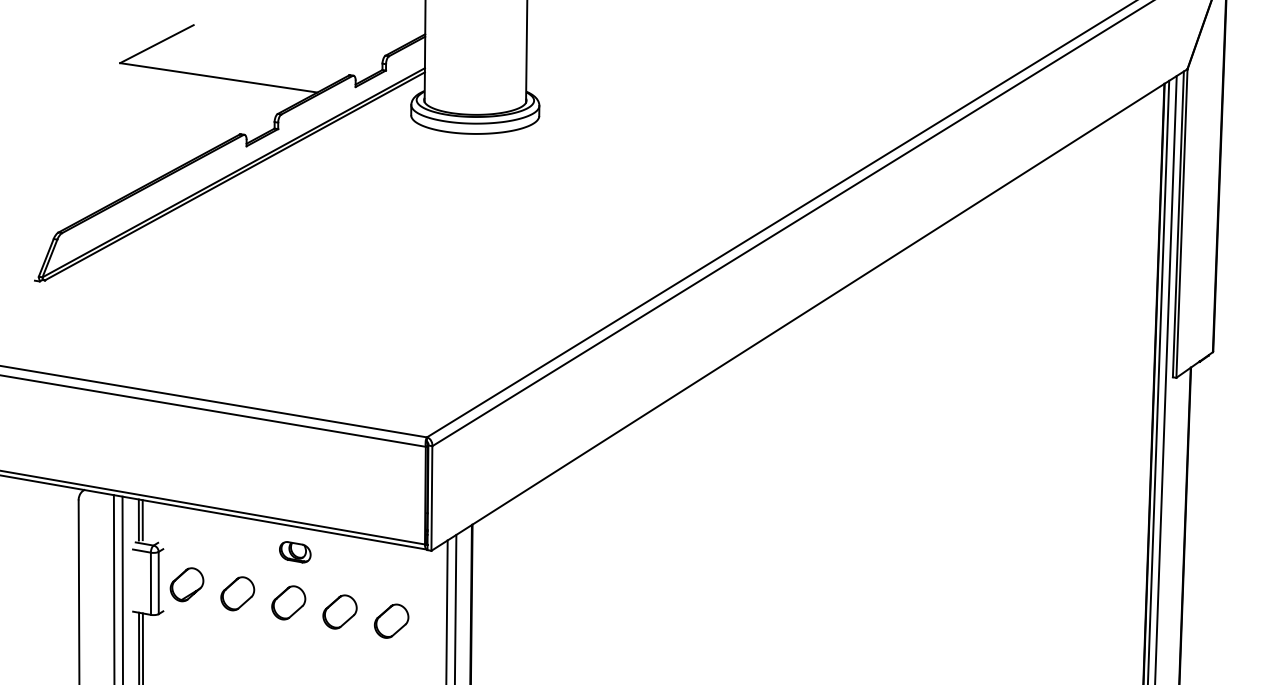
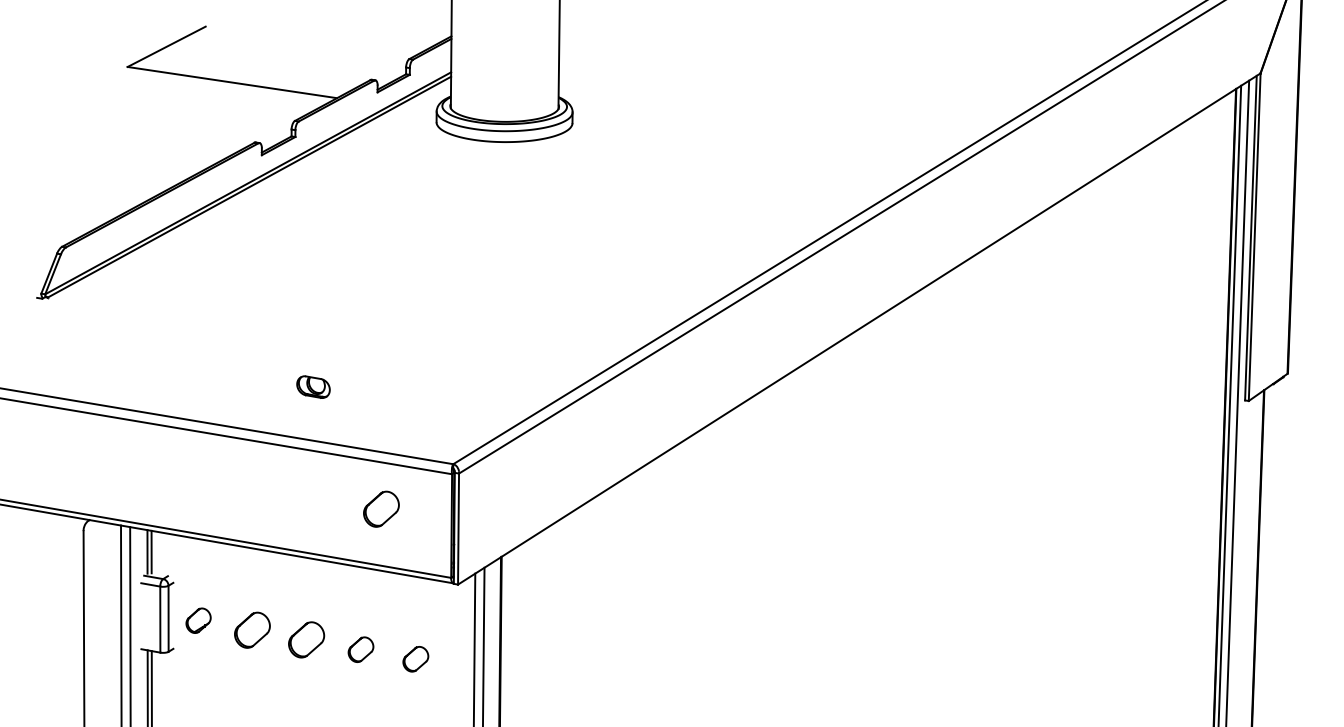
part: (359, 479) -> (381, 508), added
part: (295, 551) -> (313, 386), moved
part: (186, 584) -> (198, 620), size x0.7
part: (339, 611) -> (360, 649), size x0.7
part: (391, 620) -> (415, 658), size x0.7

